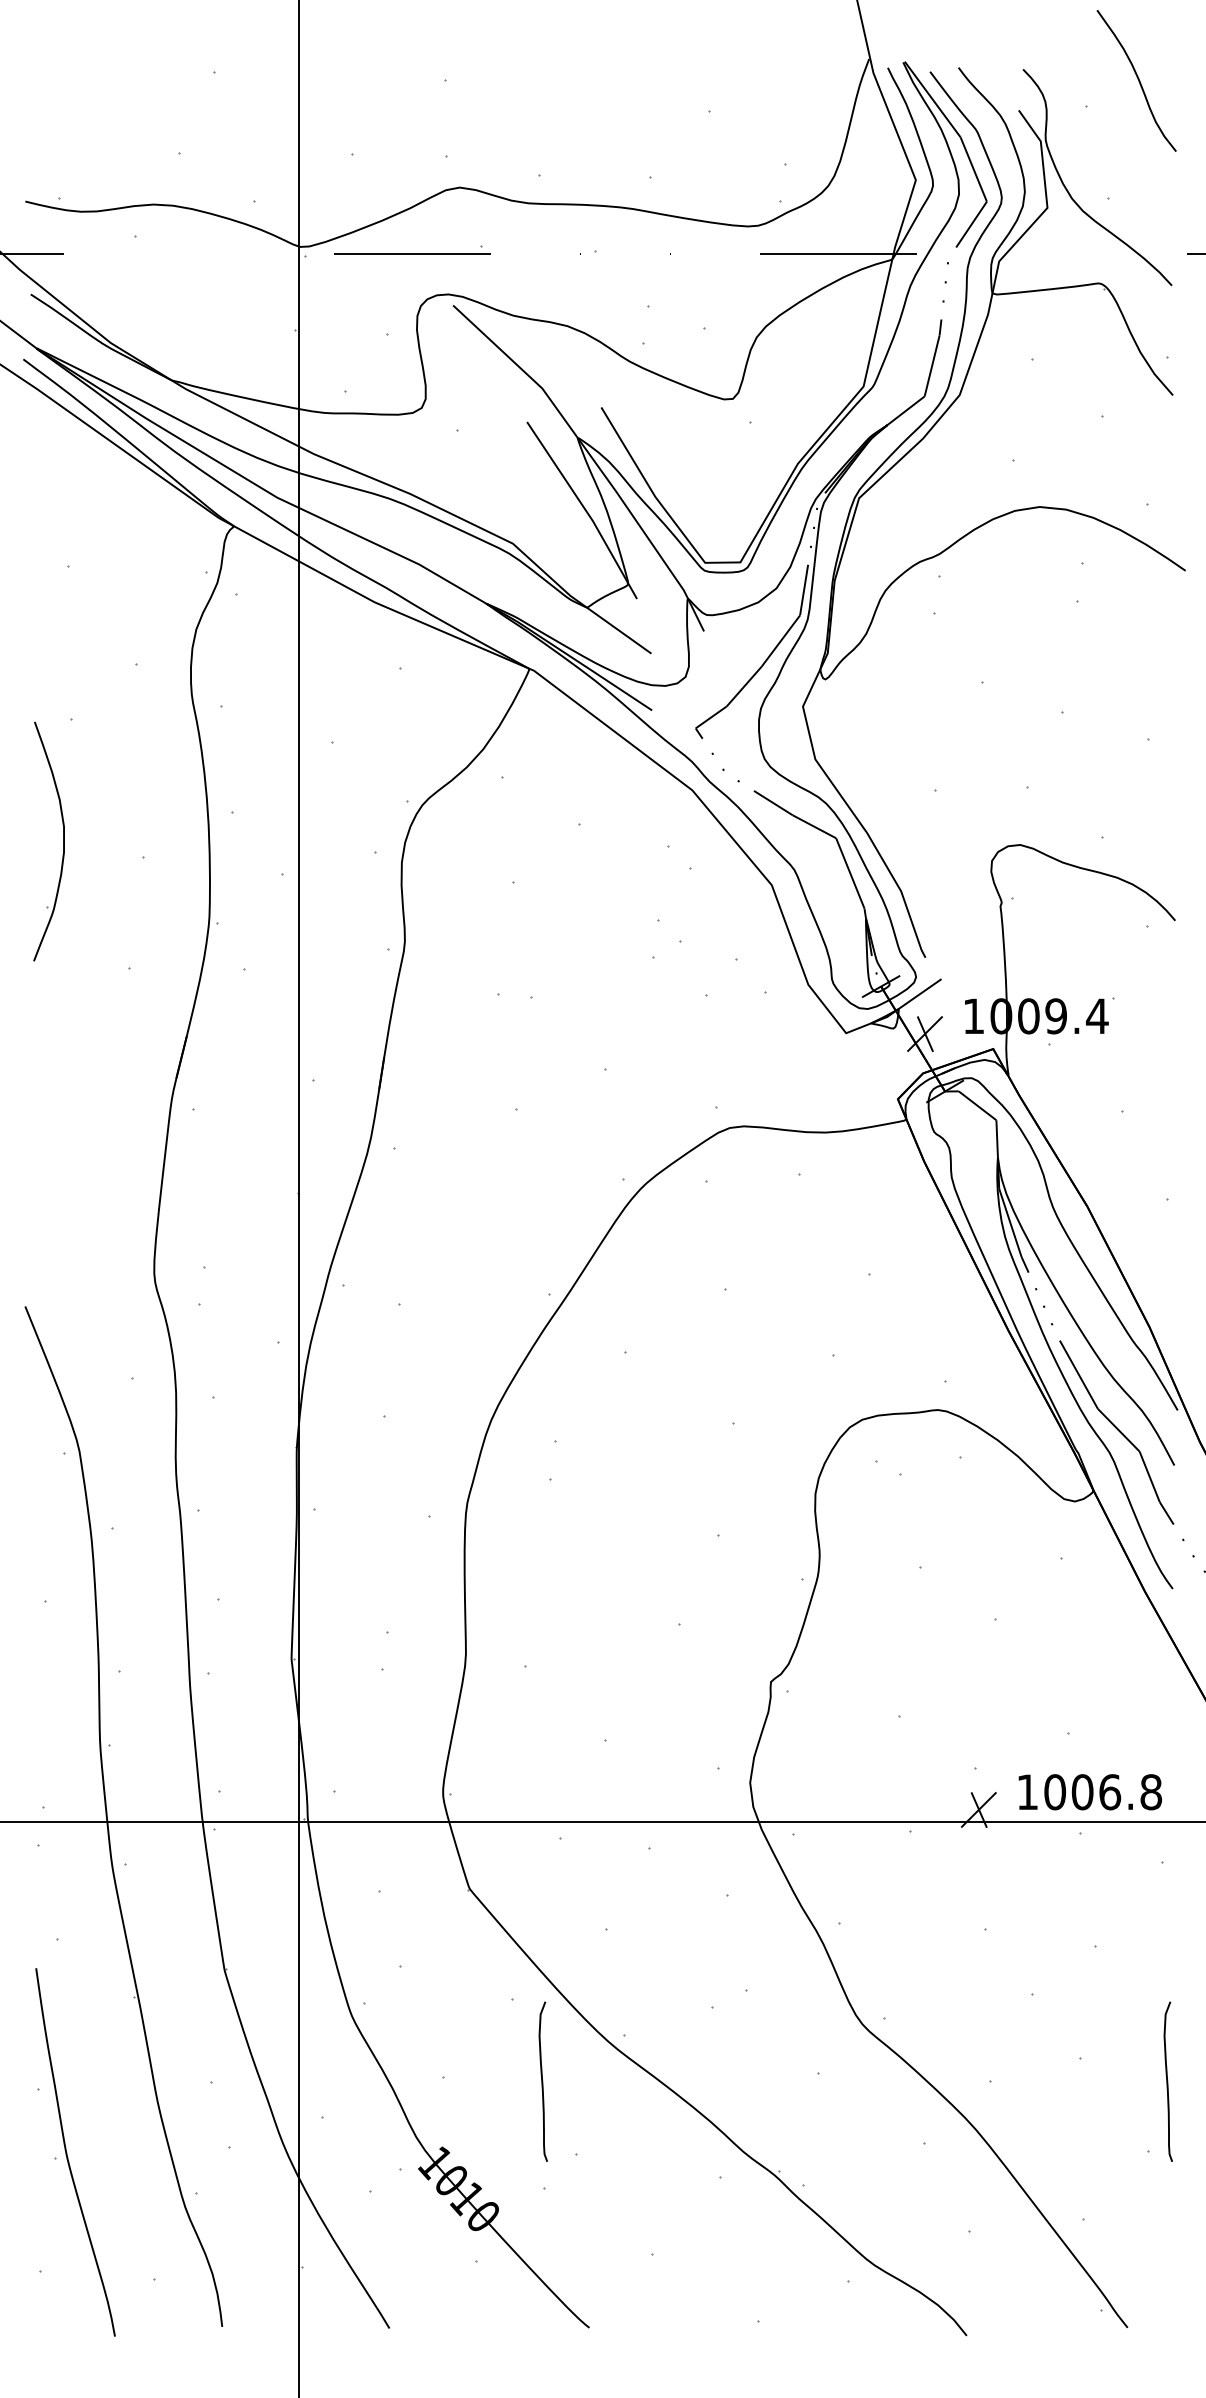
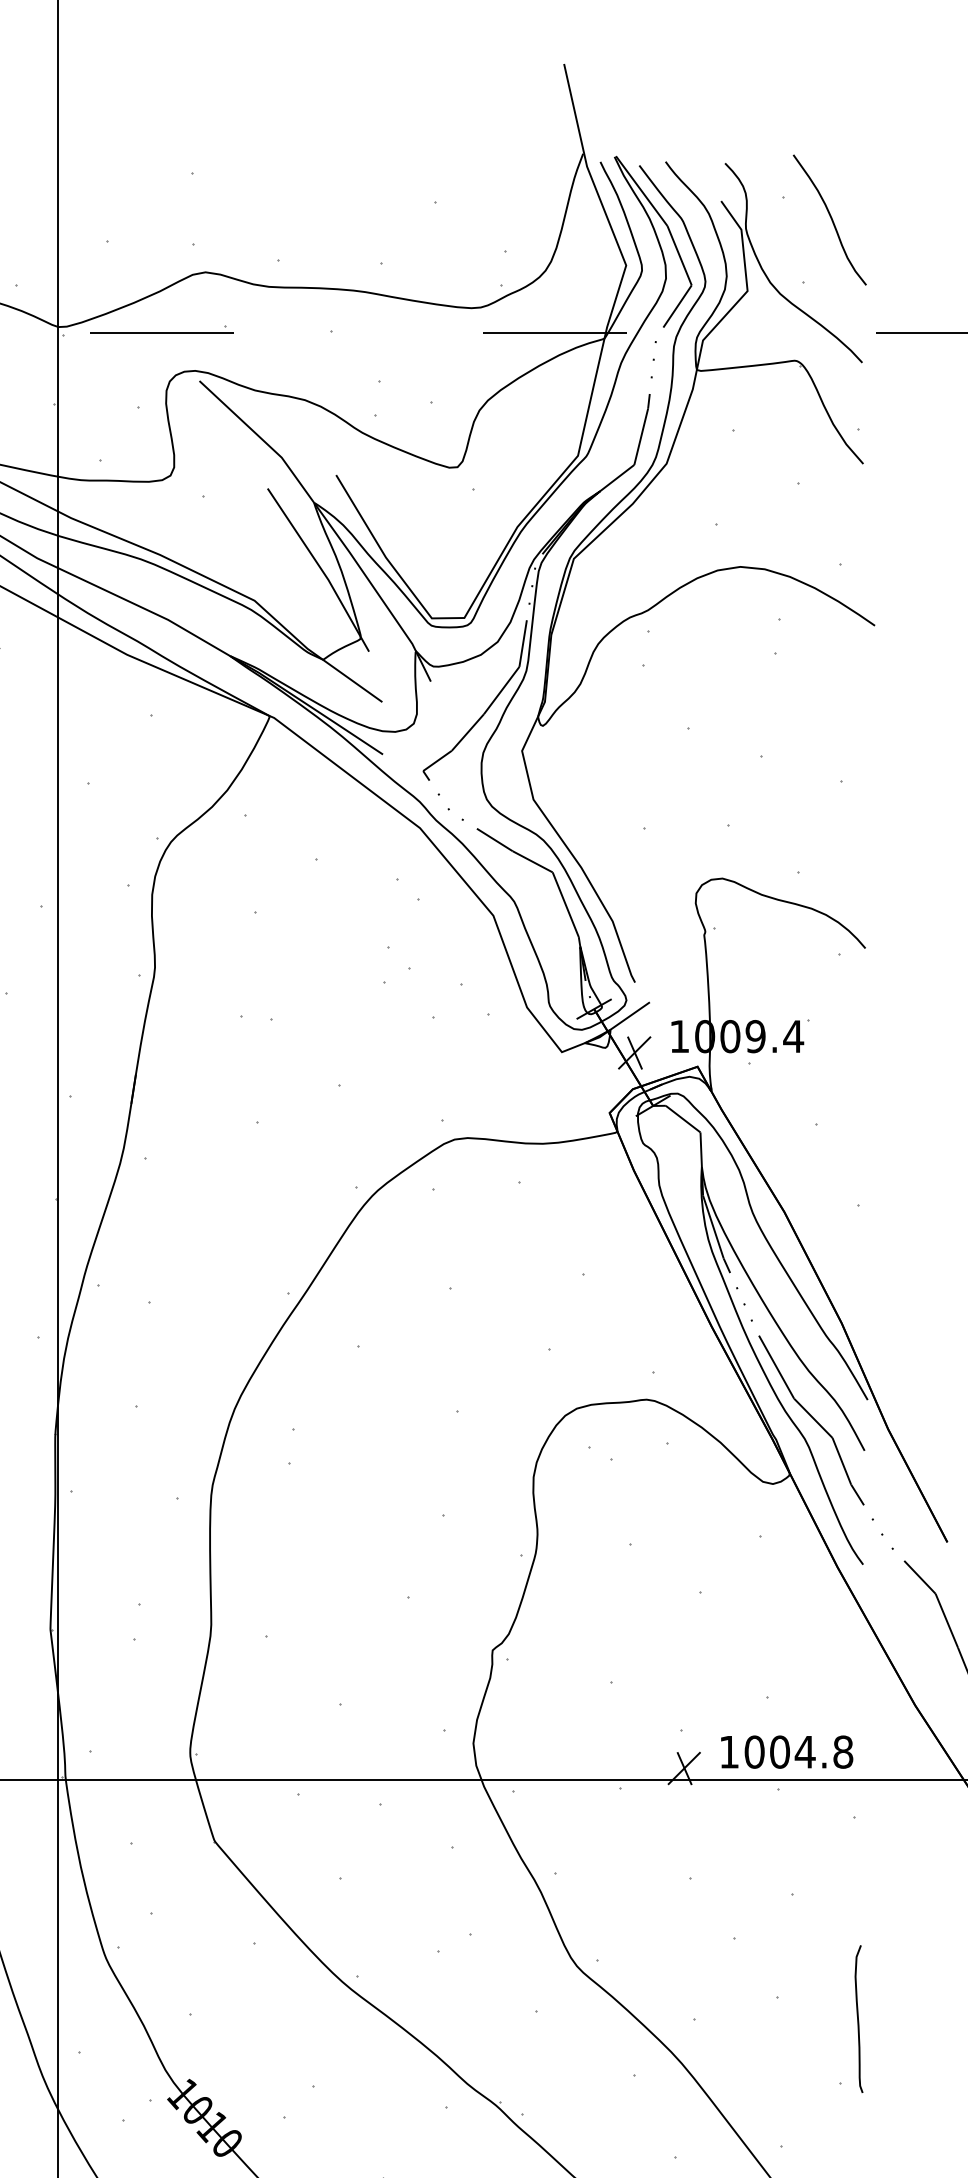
curve: (1137, 79) -> (830, 218), moved
text: (1109, 1792) -> (804, 1752), 1006.8 -> 1004.8
curve: (542, 2081) -> (281, 2018), removed

